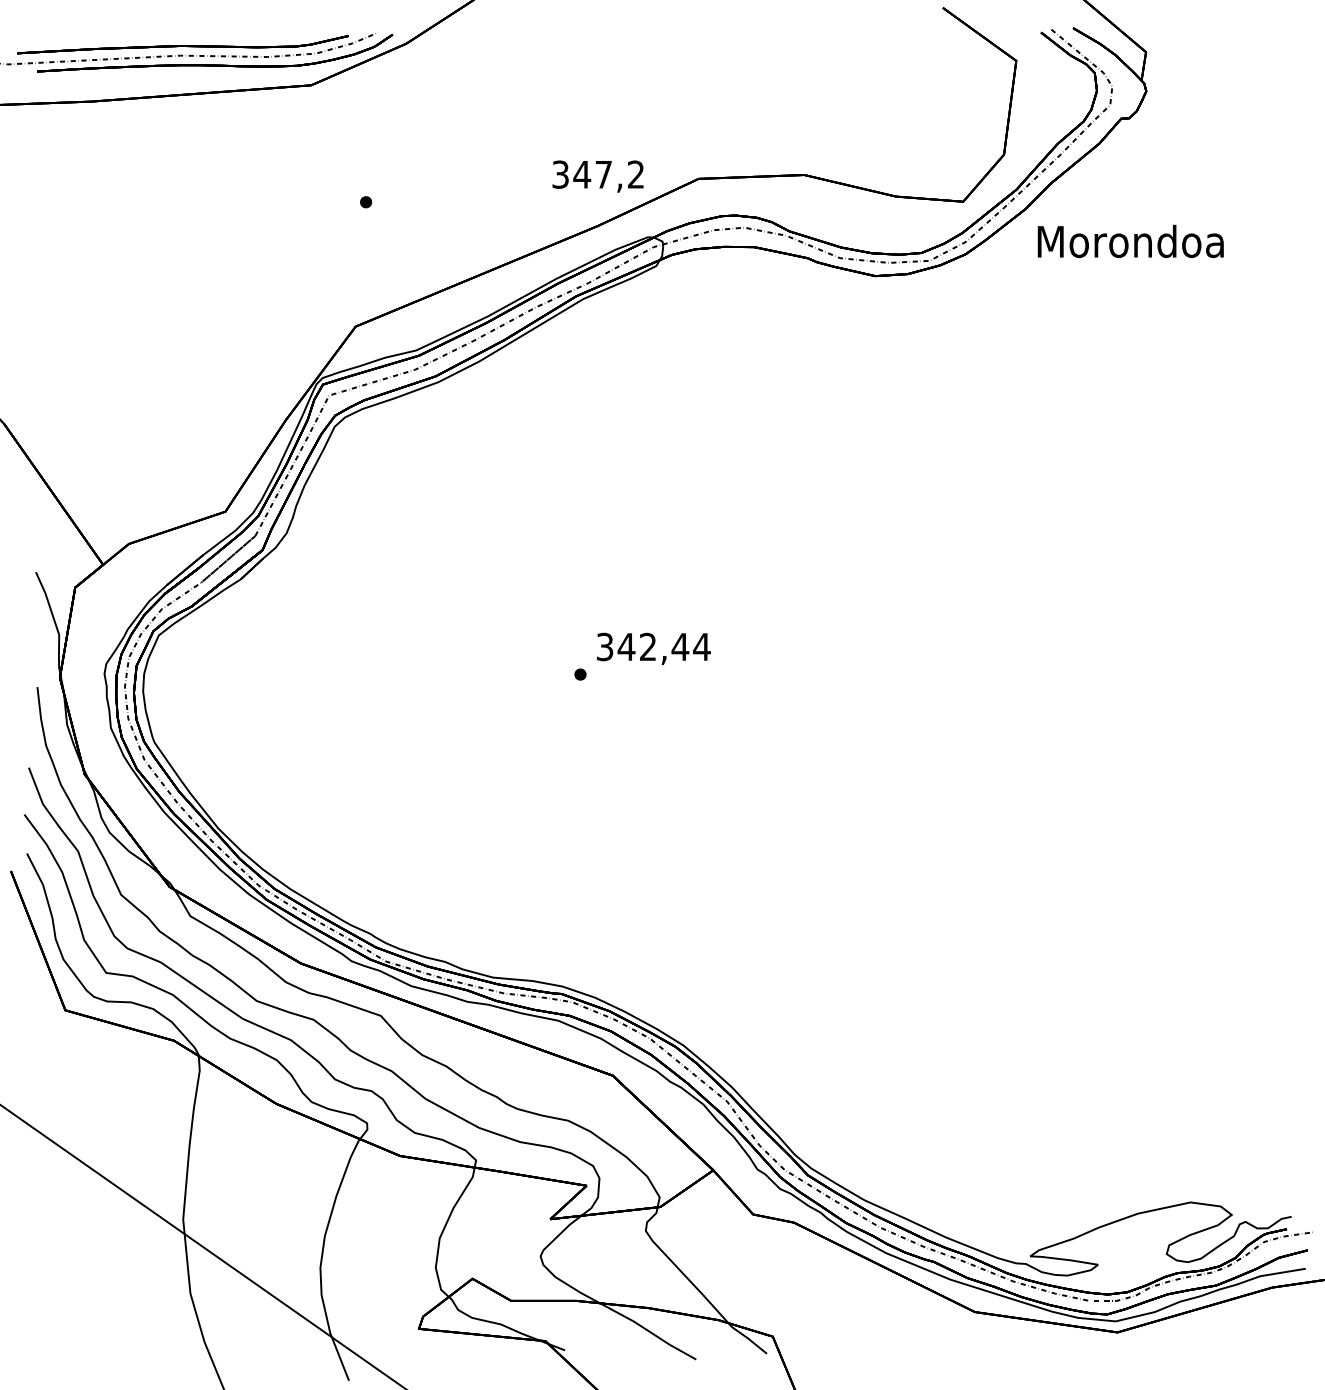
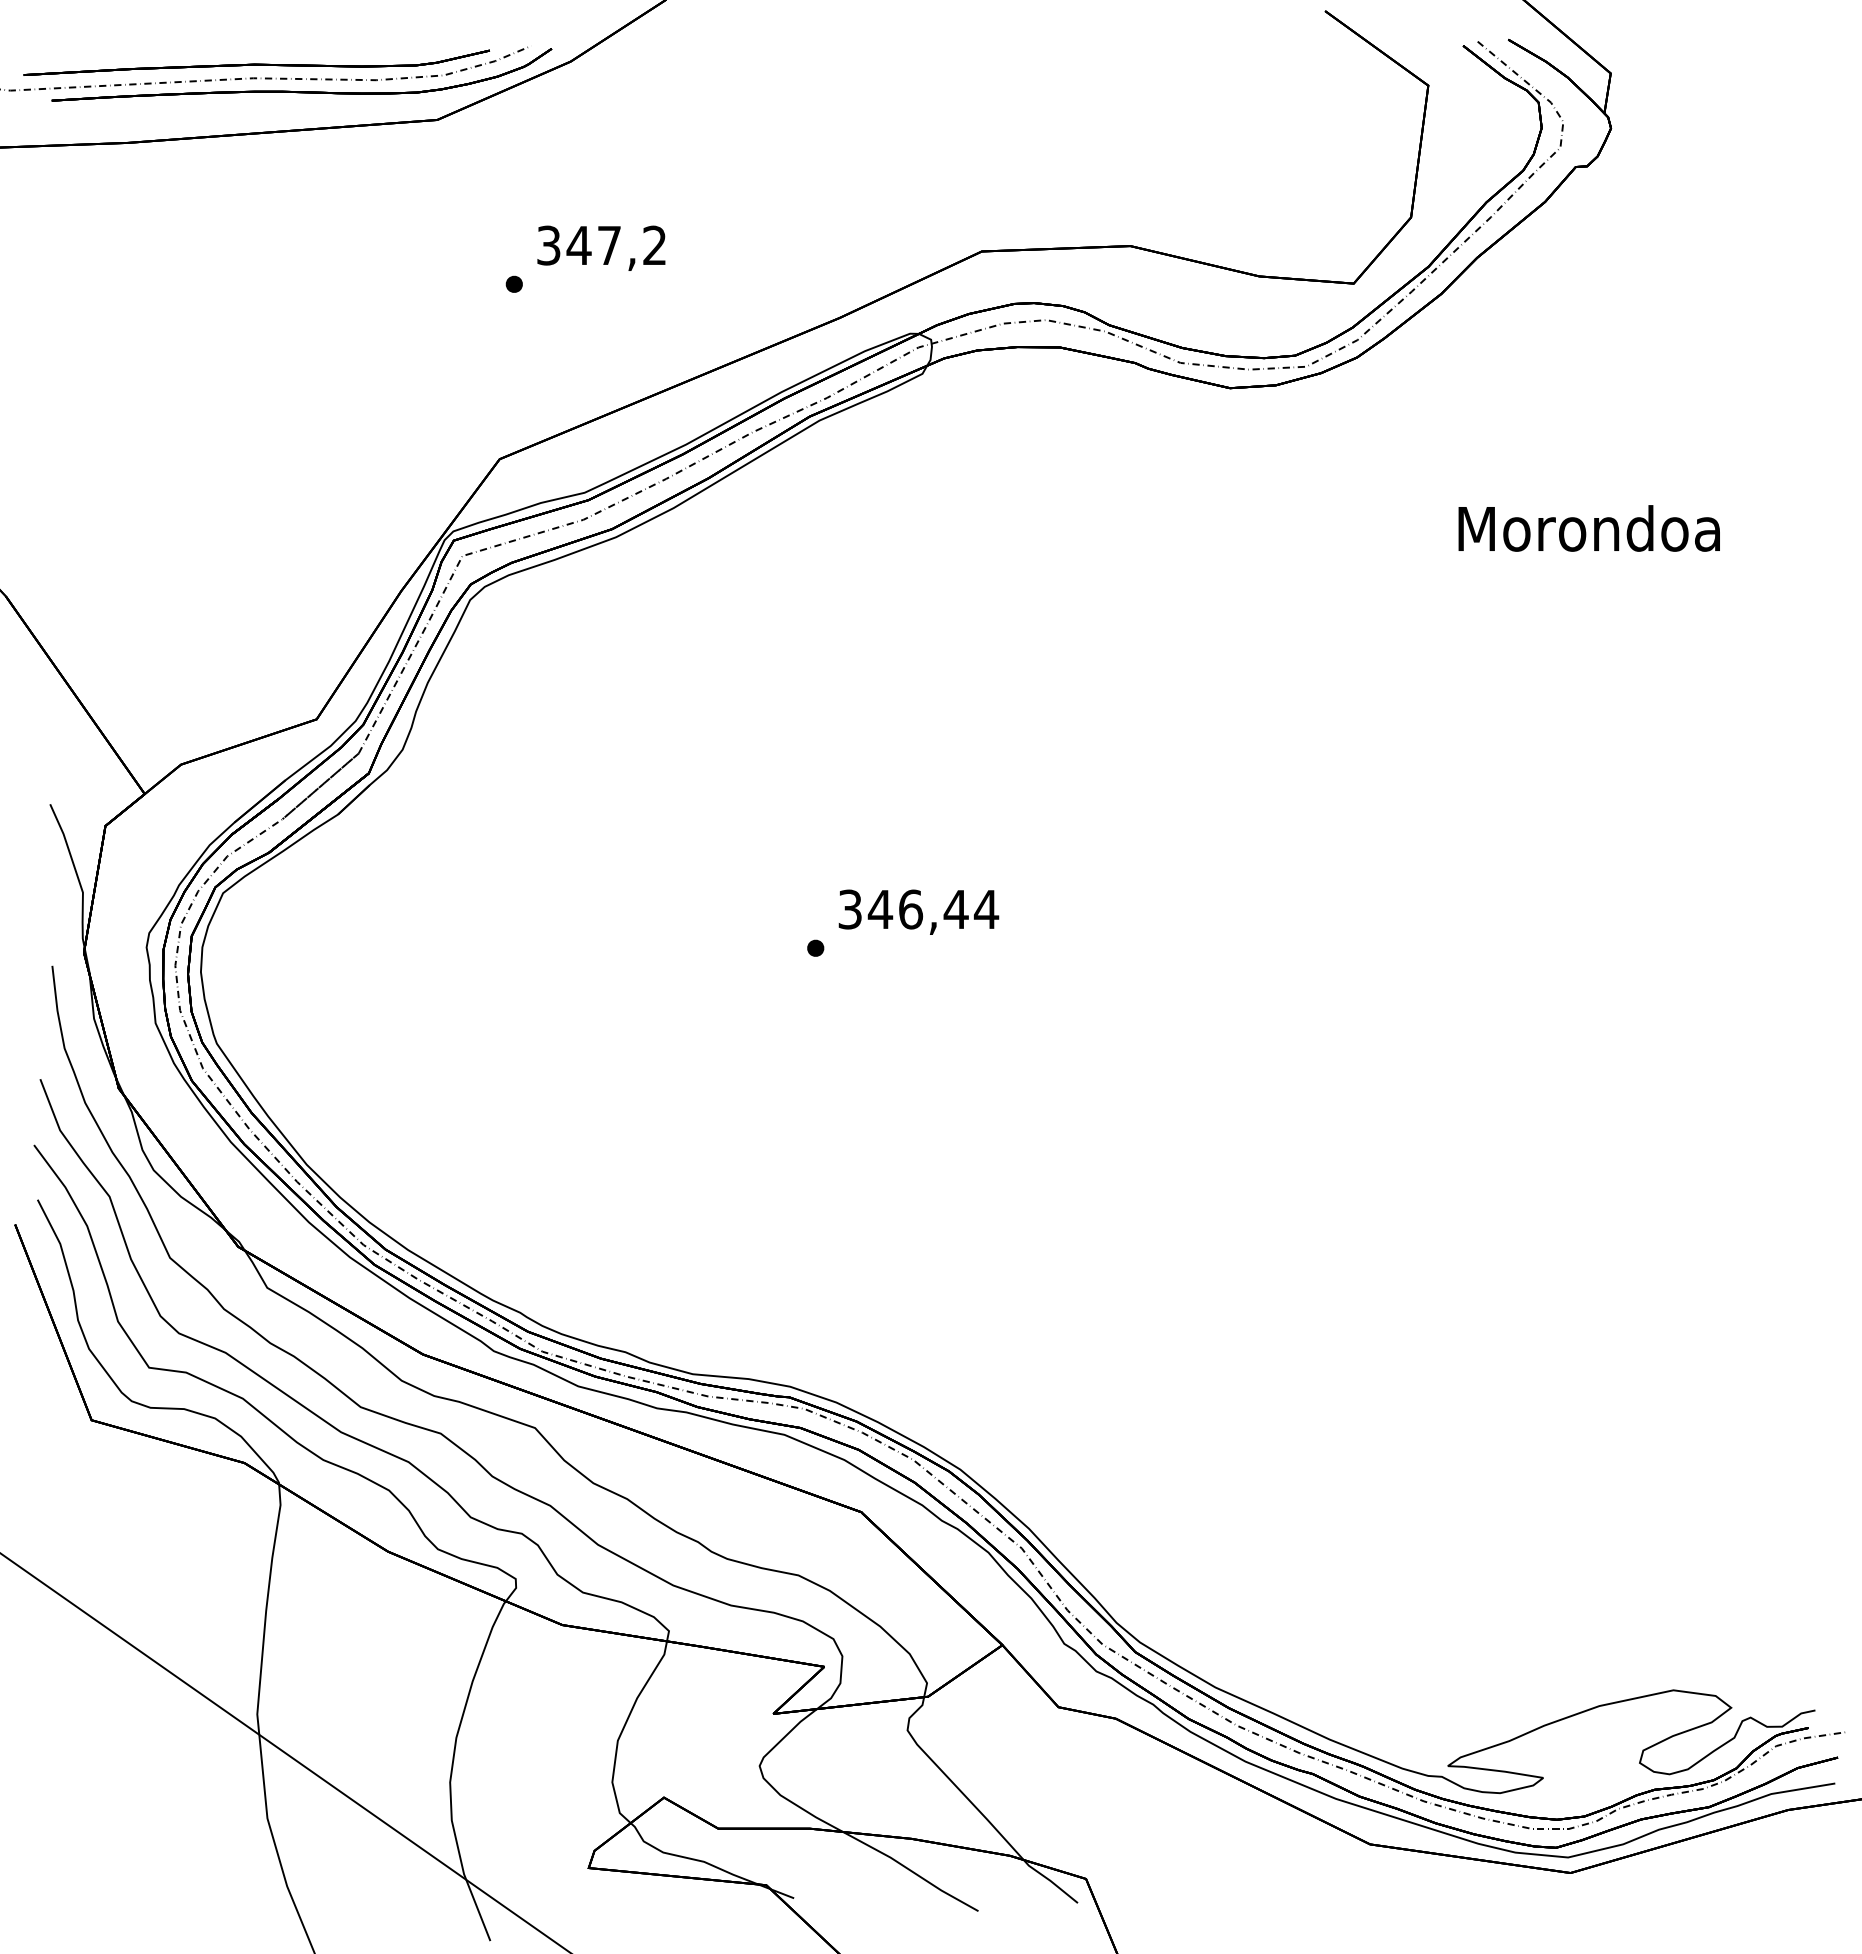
text: (598, 176) -> (601, 247), moved
text: (1130, 241) -> (1588, 528), moved
text: (648, 646) -> (911, 909), 342,44 -> 346,44

